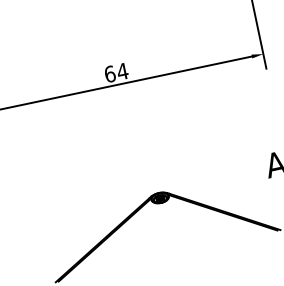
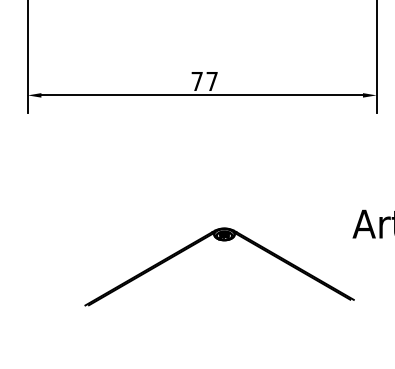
text: (116, 72) -> (204, 81), 64 -> 77

